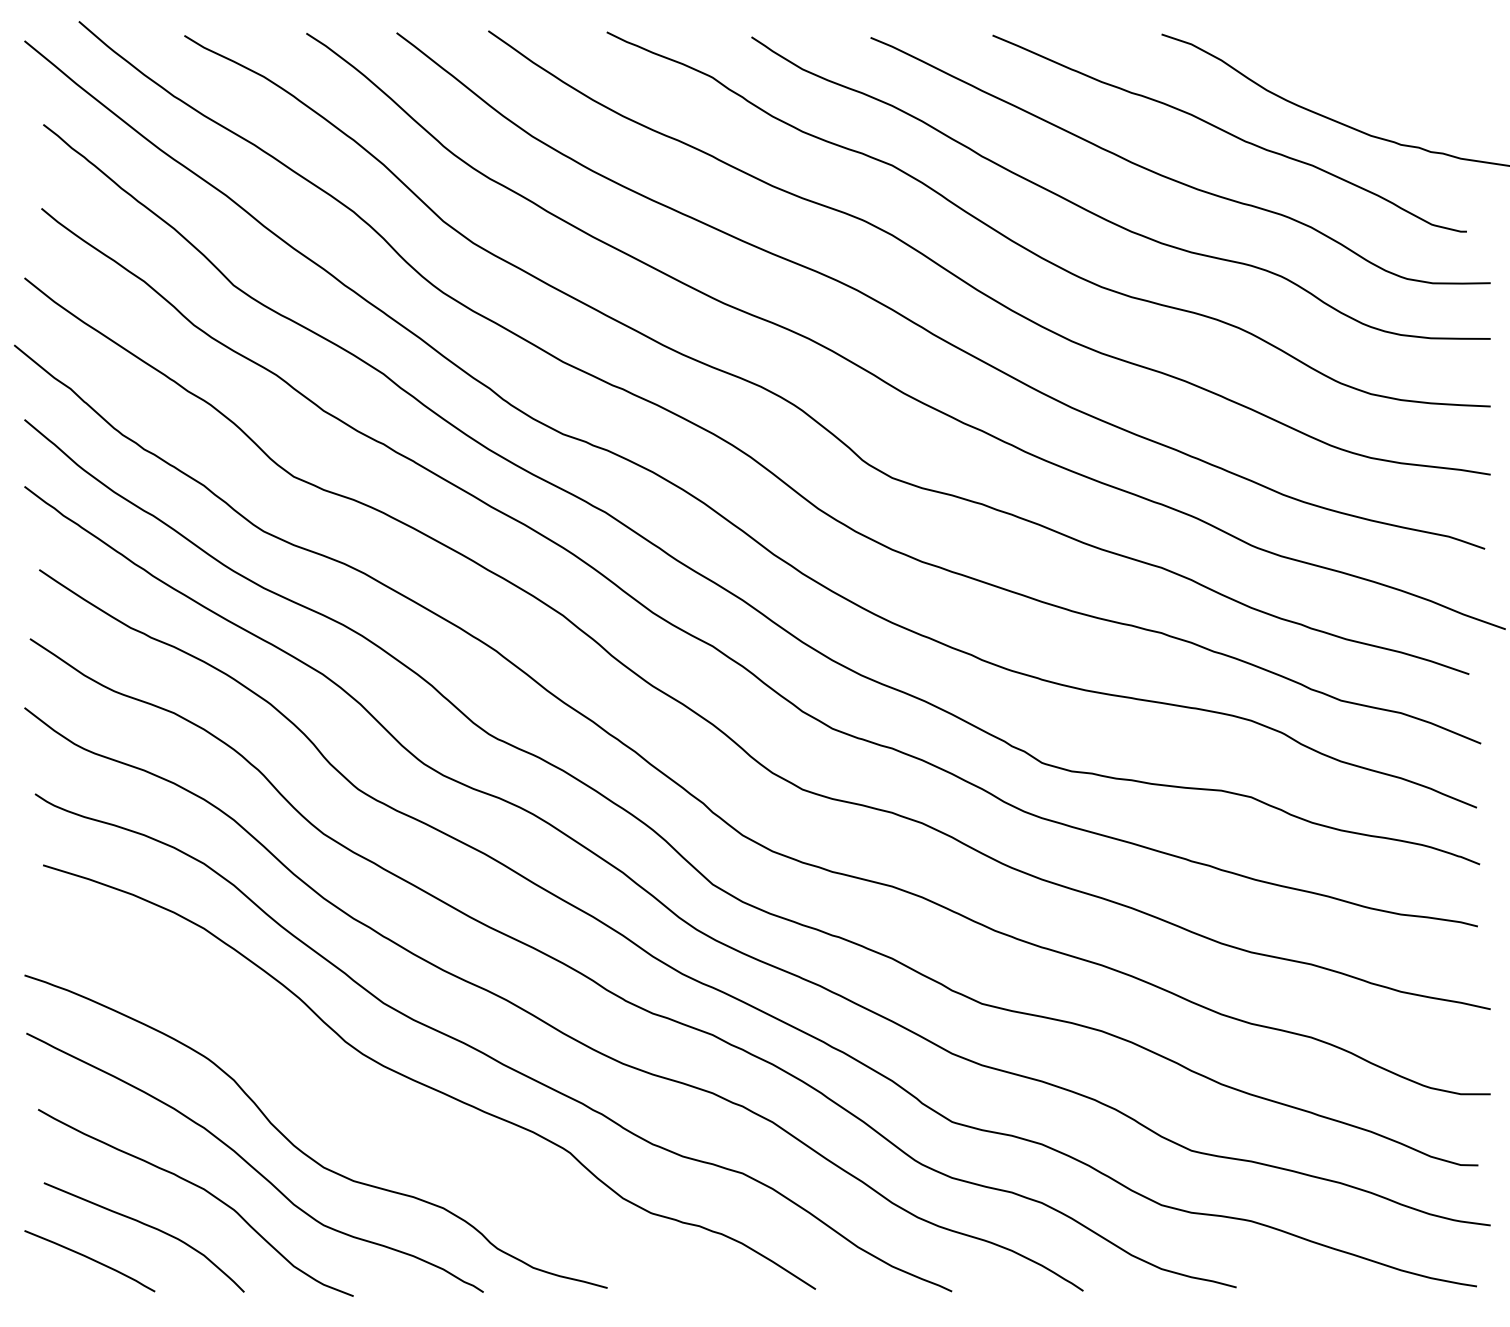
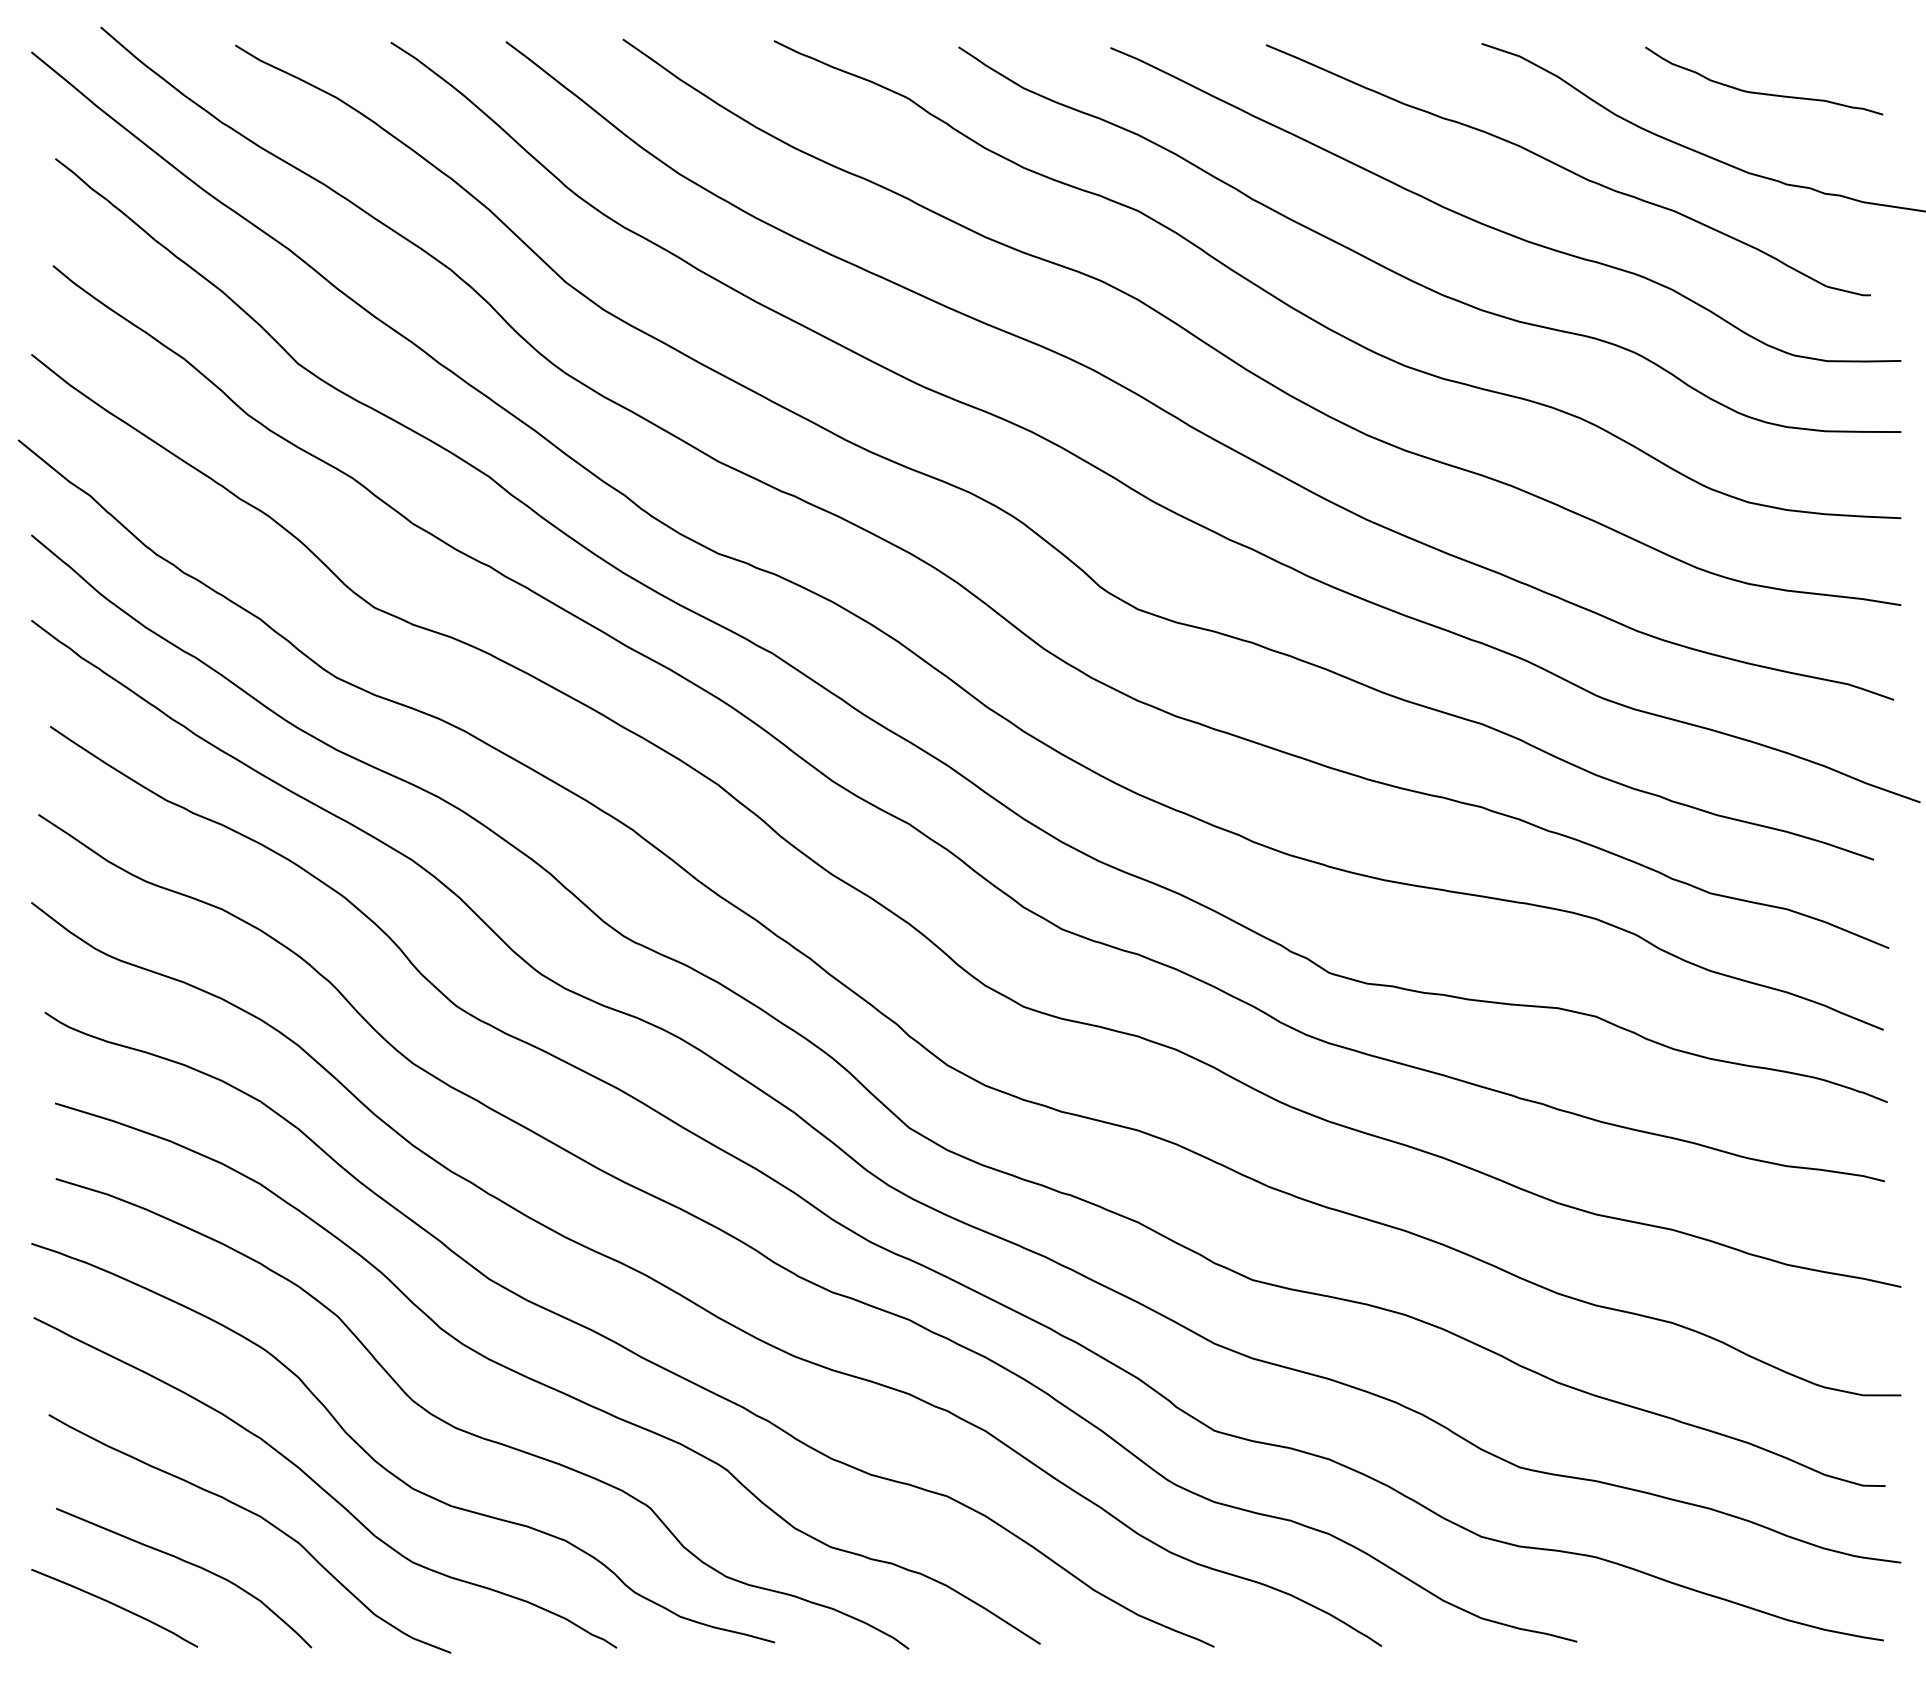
curve: (1381, 72) -> (1761, 92), added
curve: (373, 1124) -> (476, 1434), added

